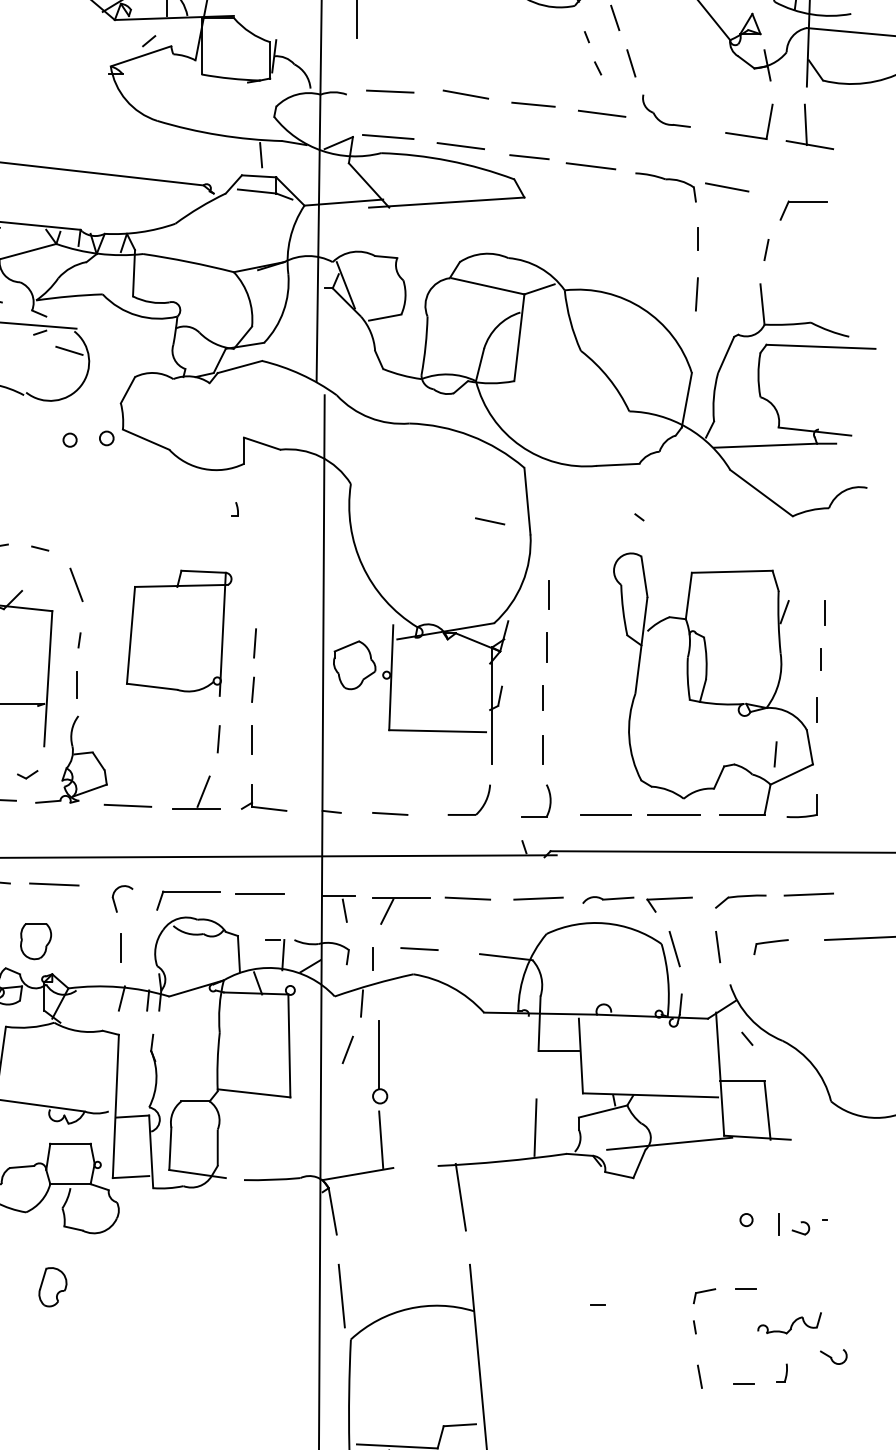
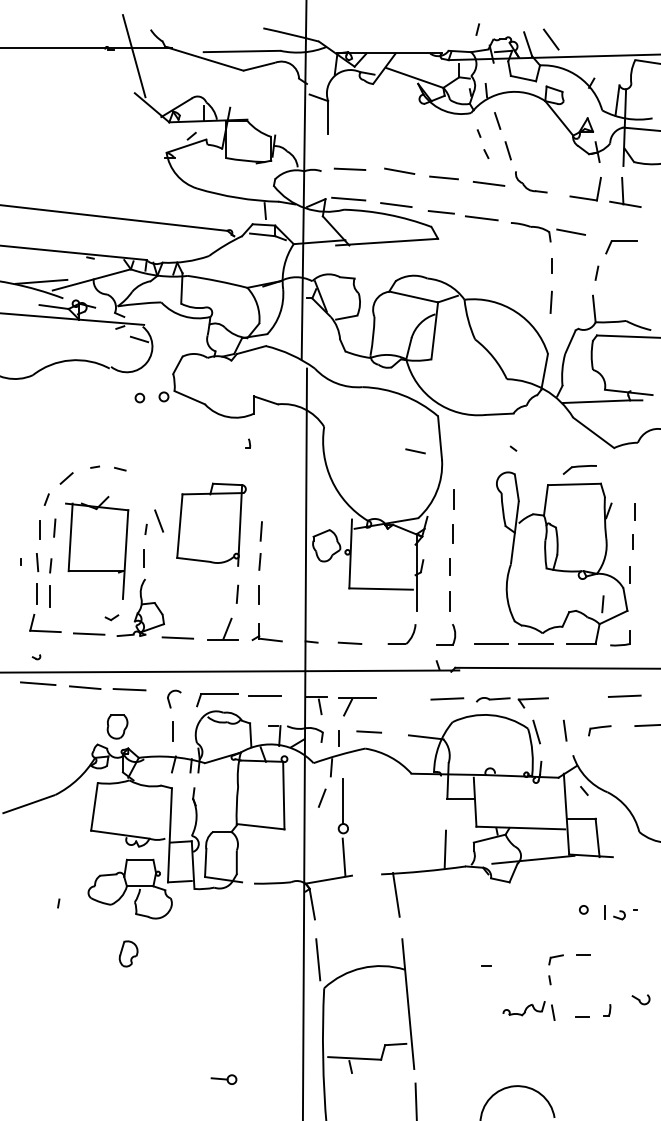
line: (75, 584) -> (158, 520), moved
line: (467, 897) -> (400, 698), removed
part: (739, 901) -> (579, 469), moved
part: (788, 1323) -> (523, 1008), moved

